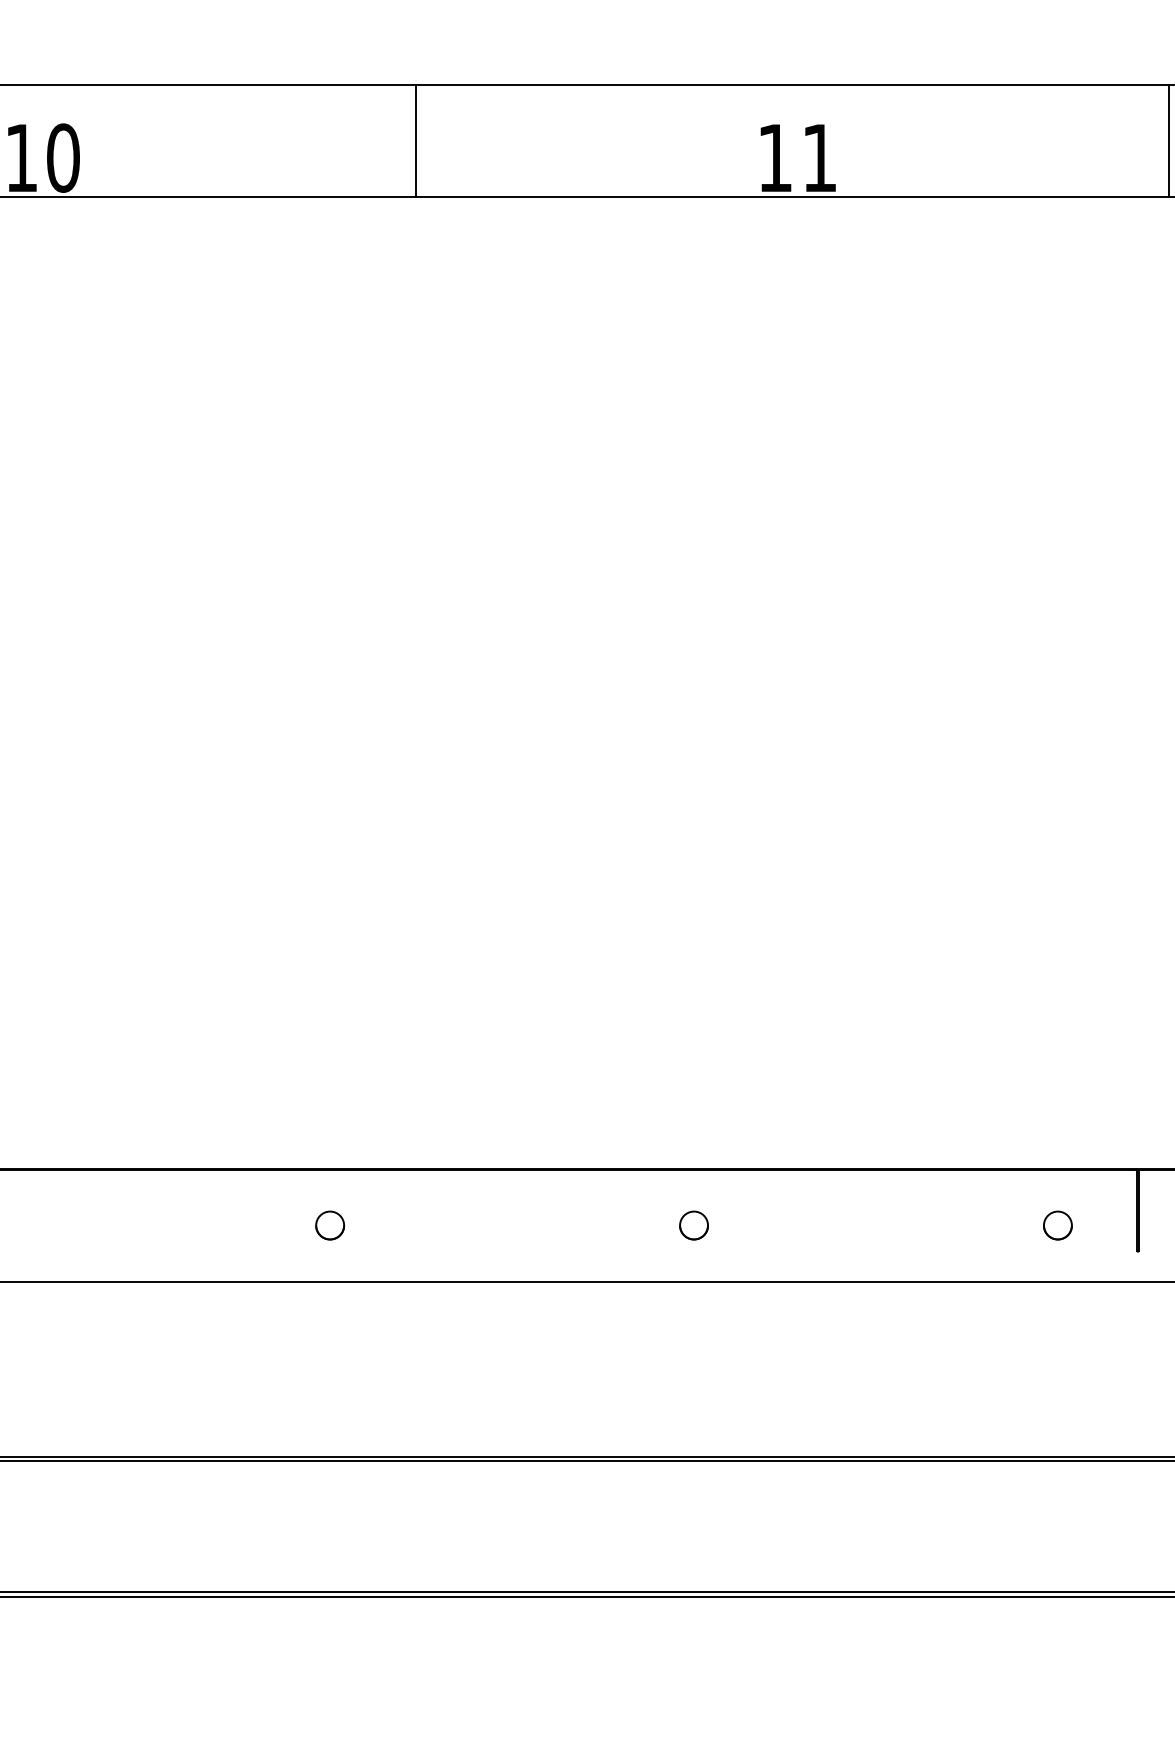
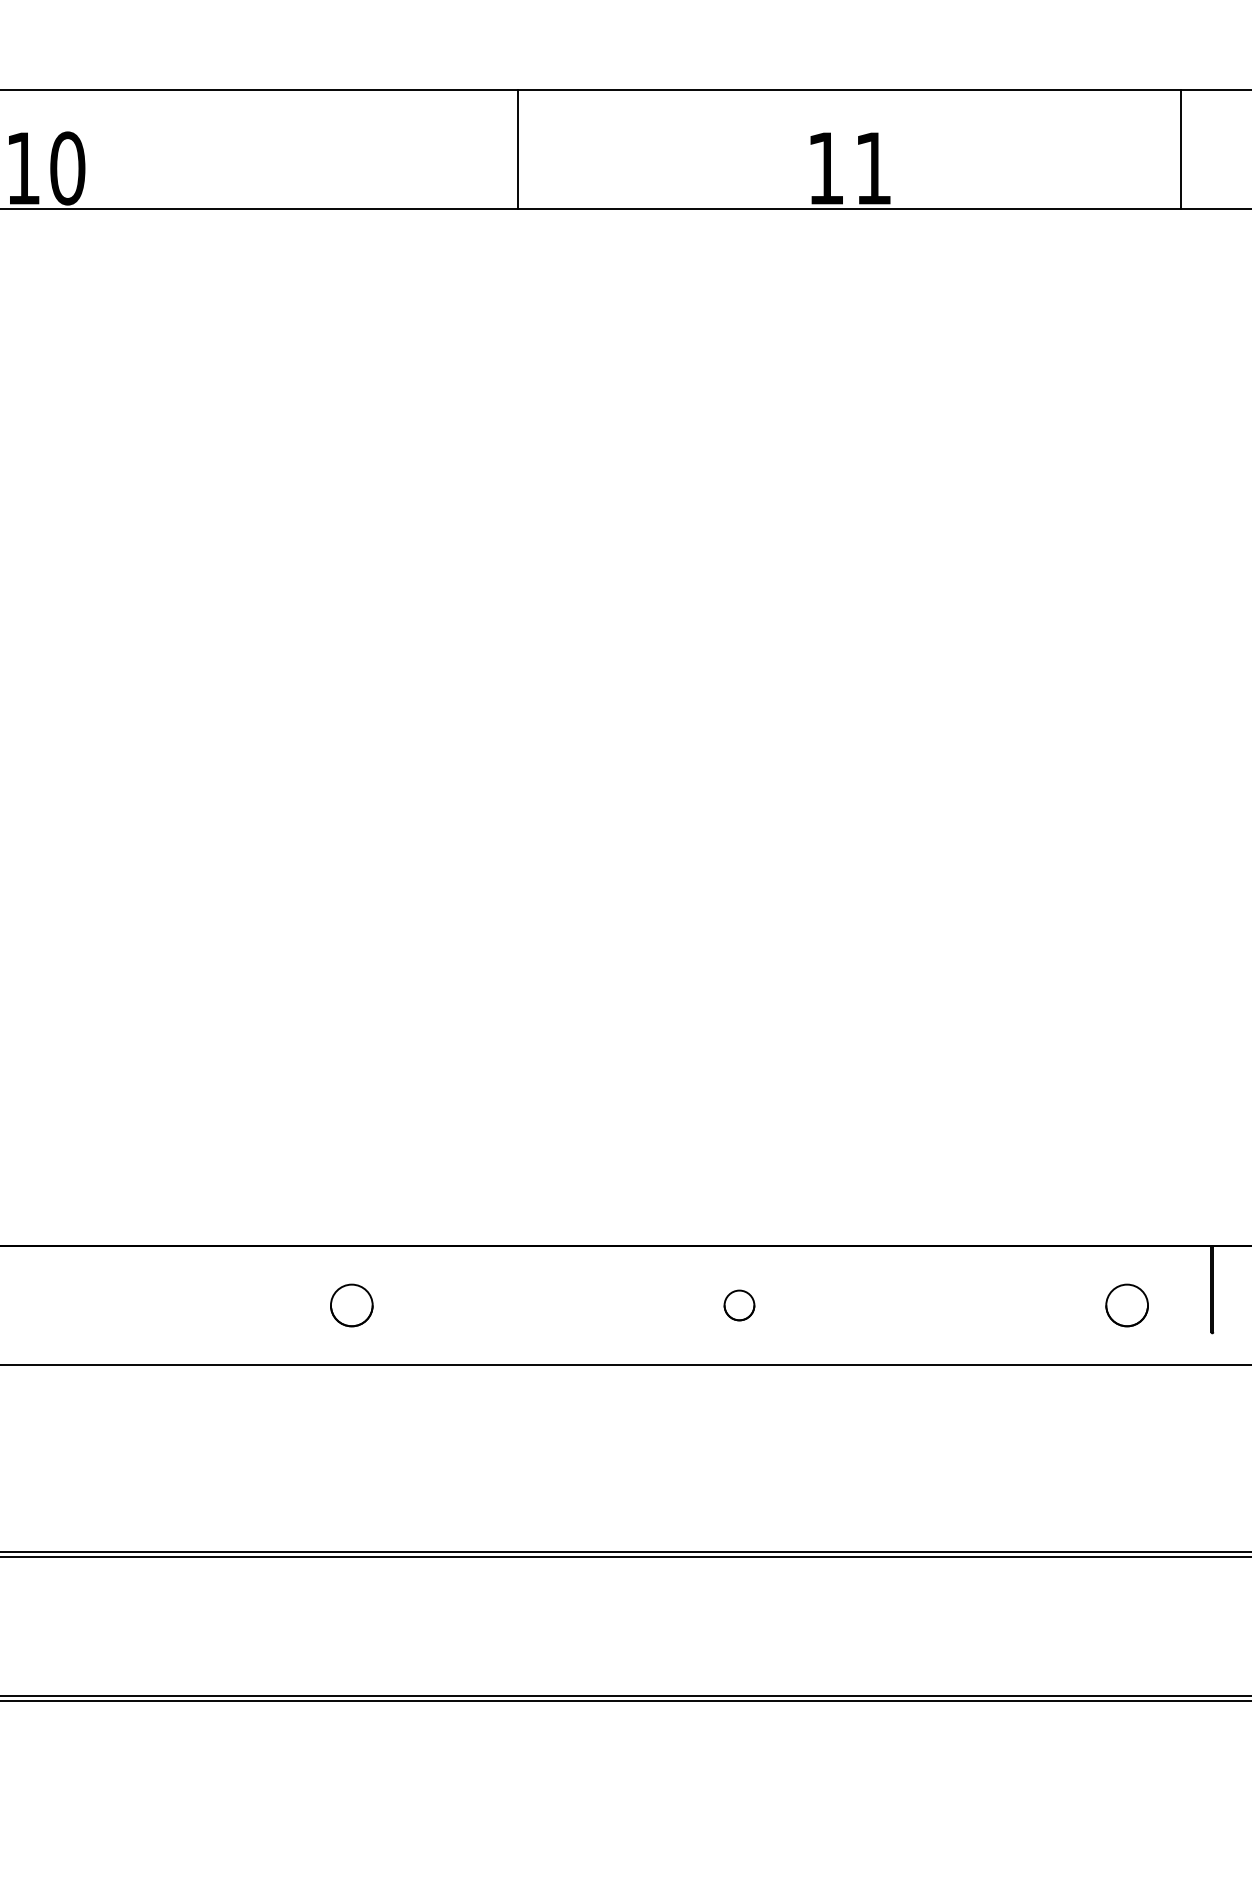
line: (416, 140) -> (517, 149), moved
line: (1168, 140) -> (1180, 149), moved
part: (329, 1225) -> (351, 1305), size x1.4
part: (1057, 1225) -> (1126, 1305), size x1.4

